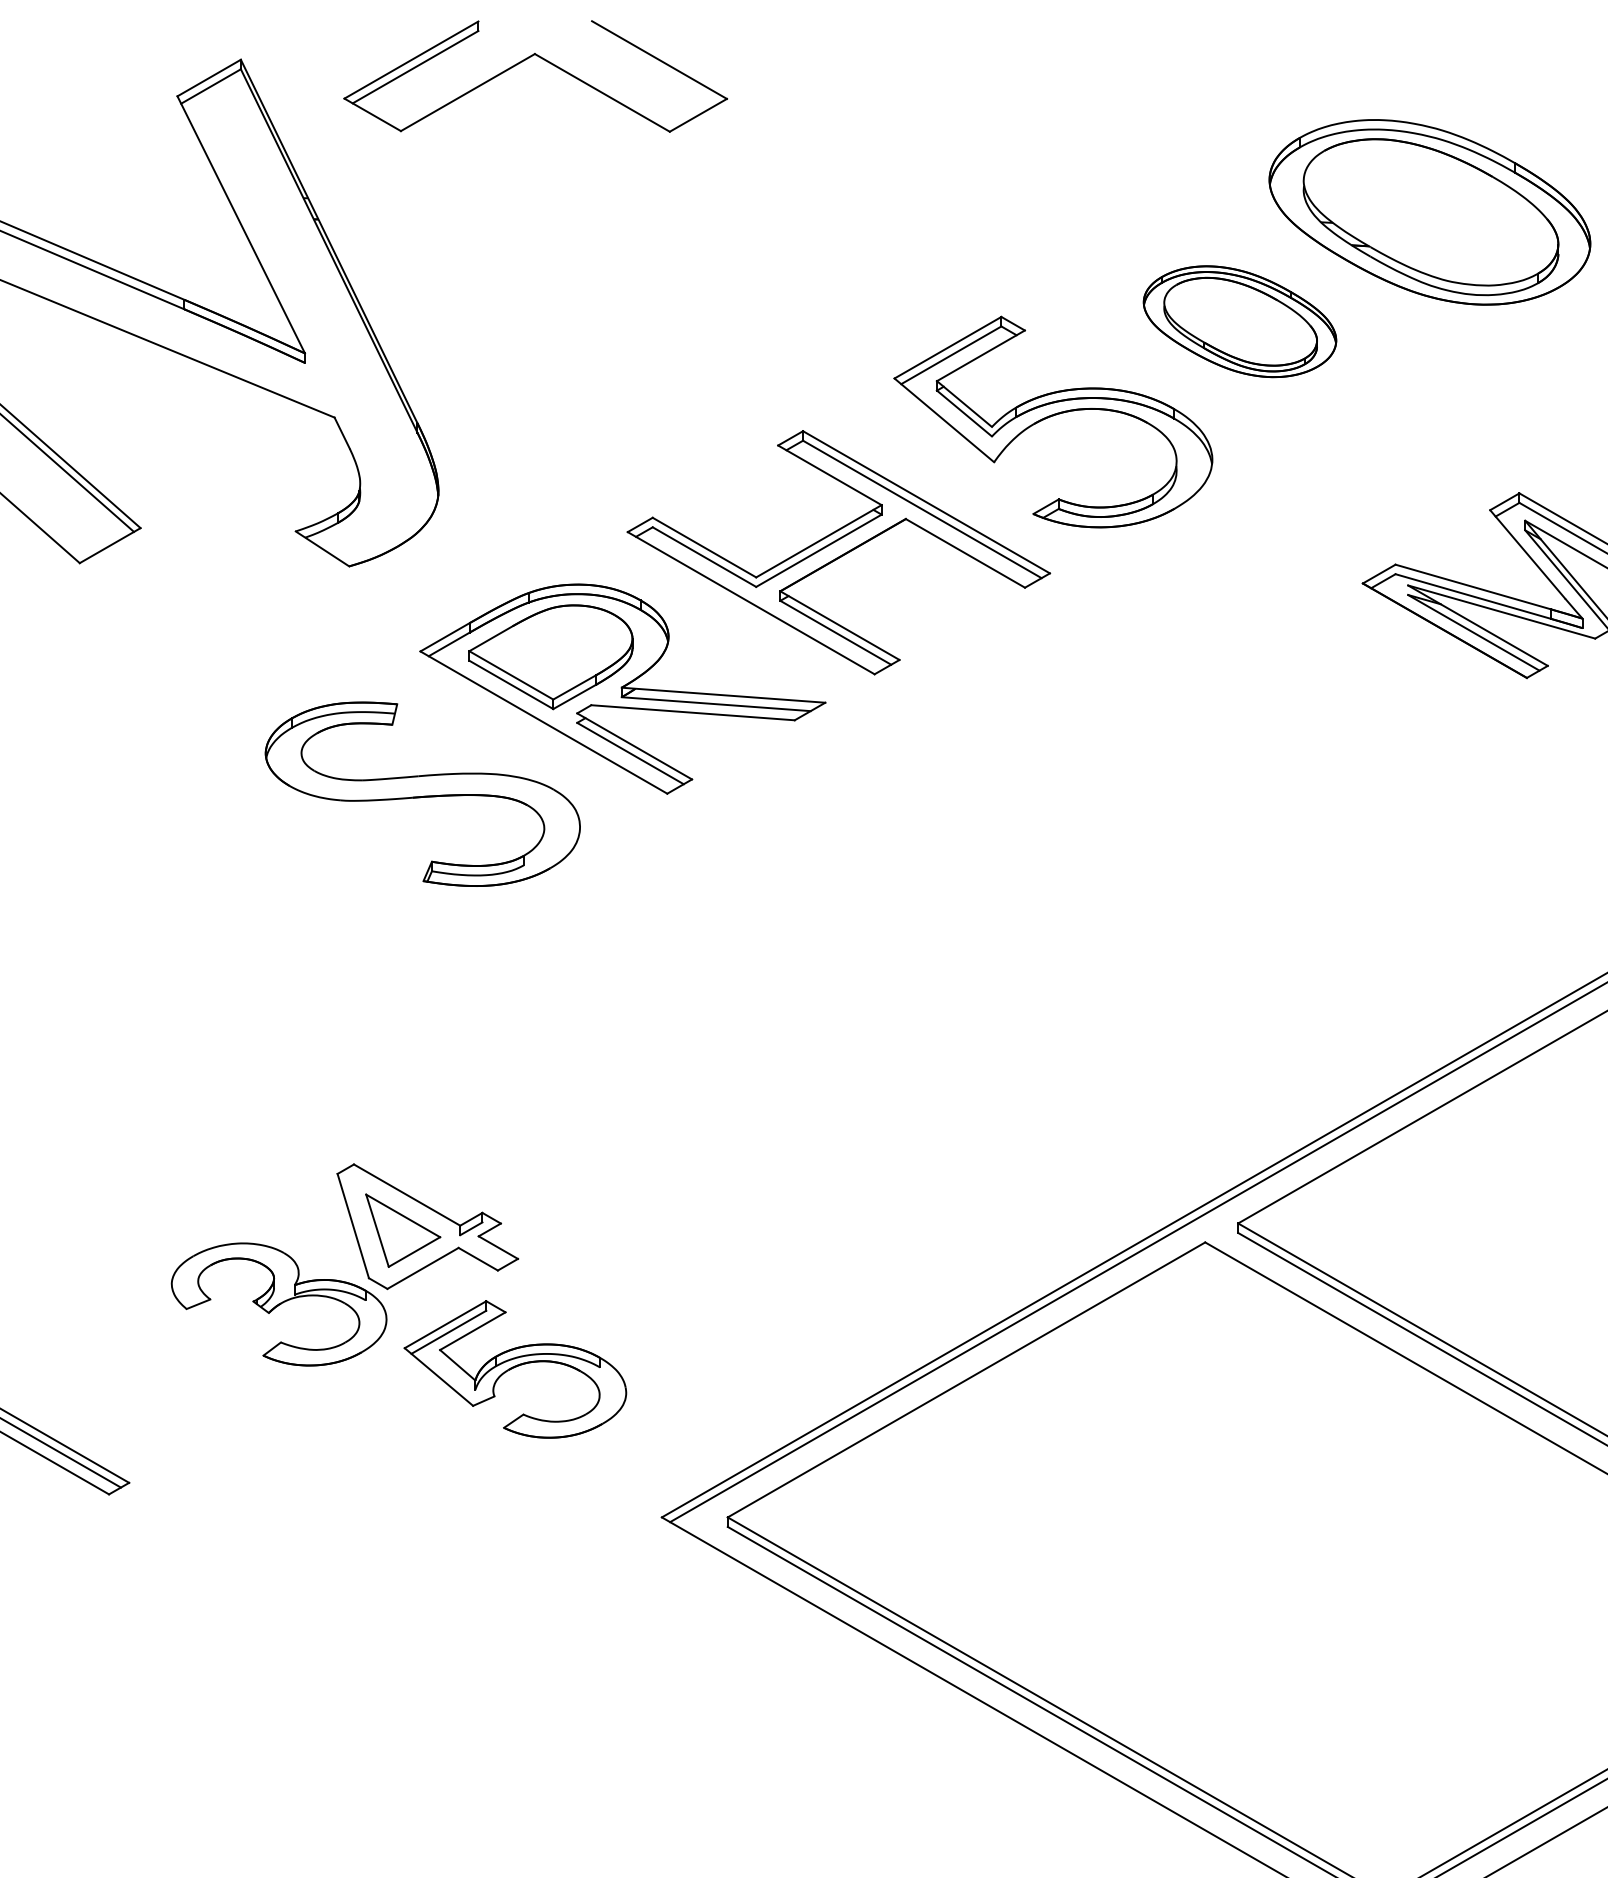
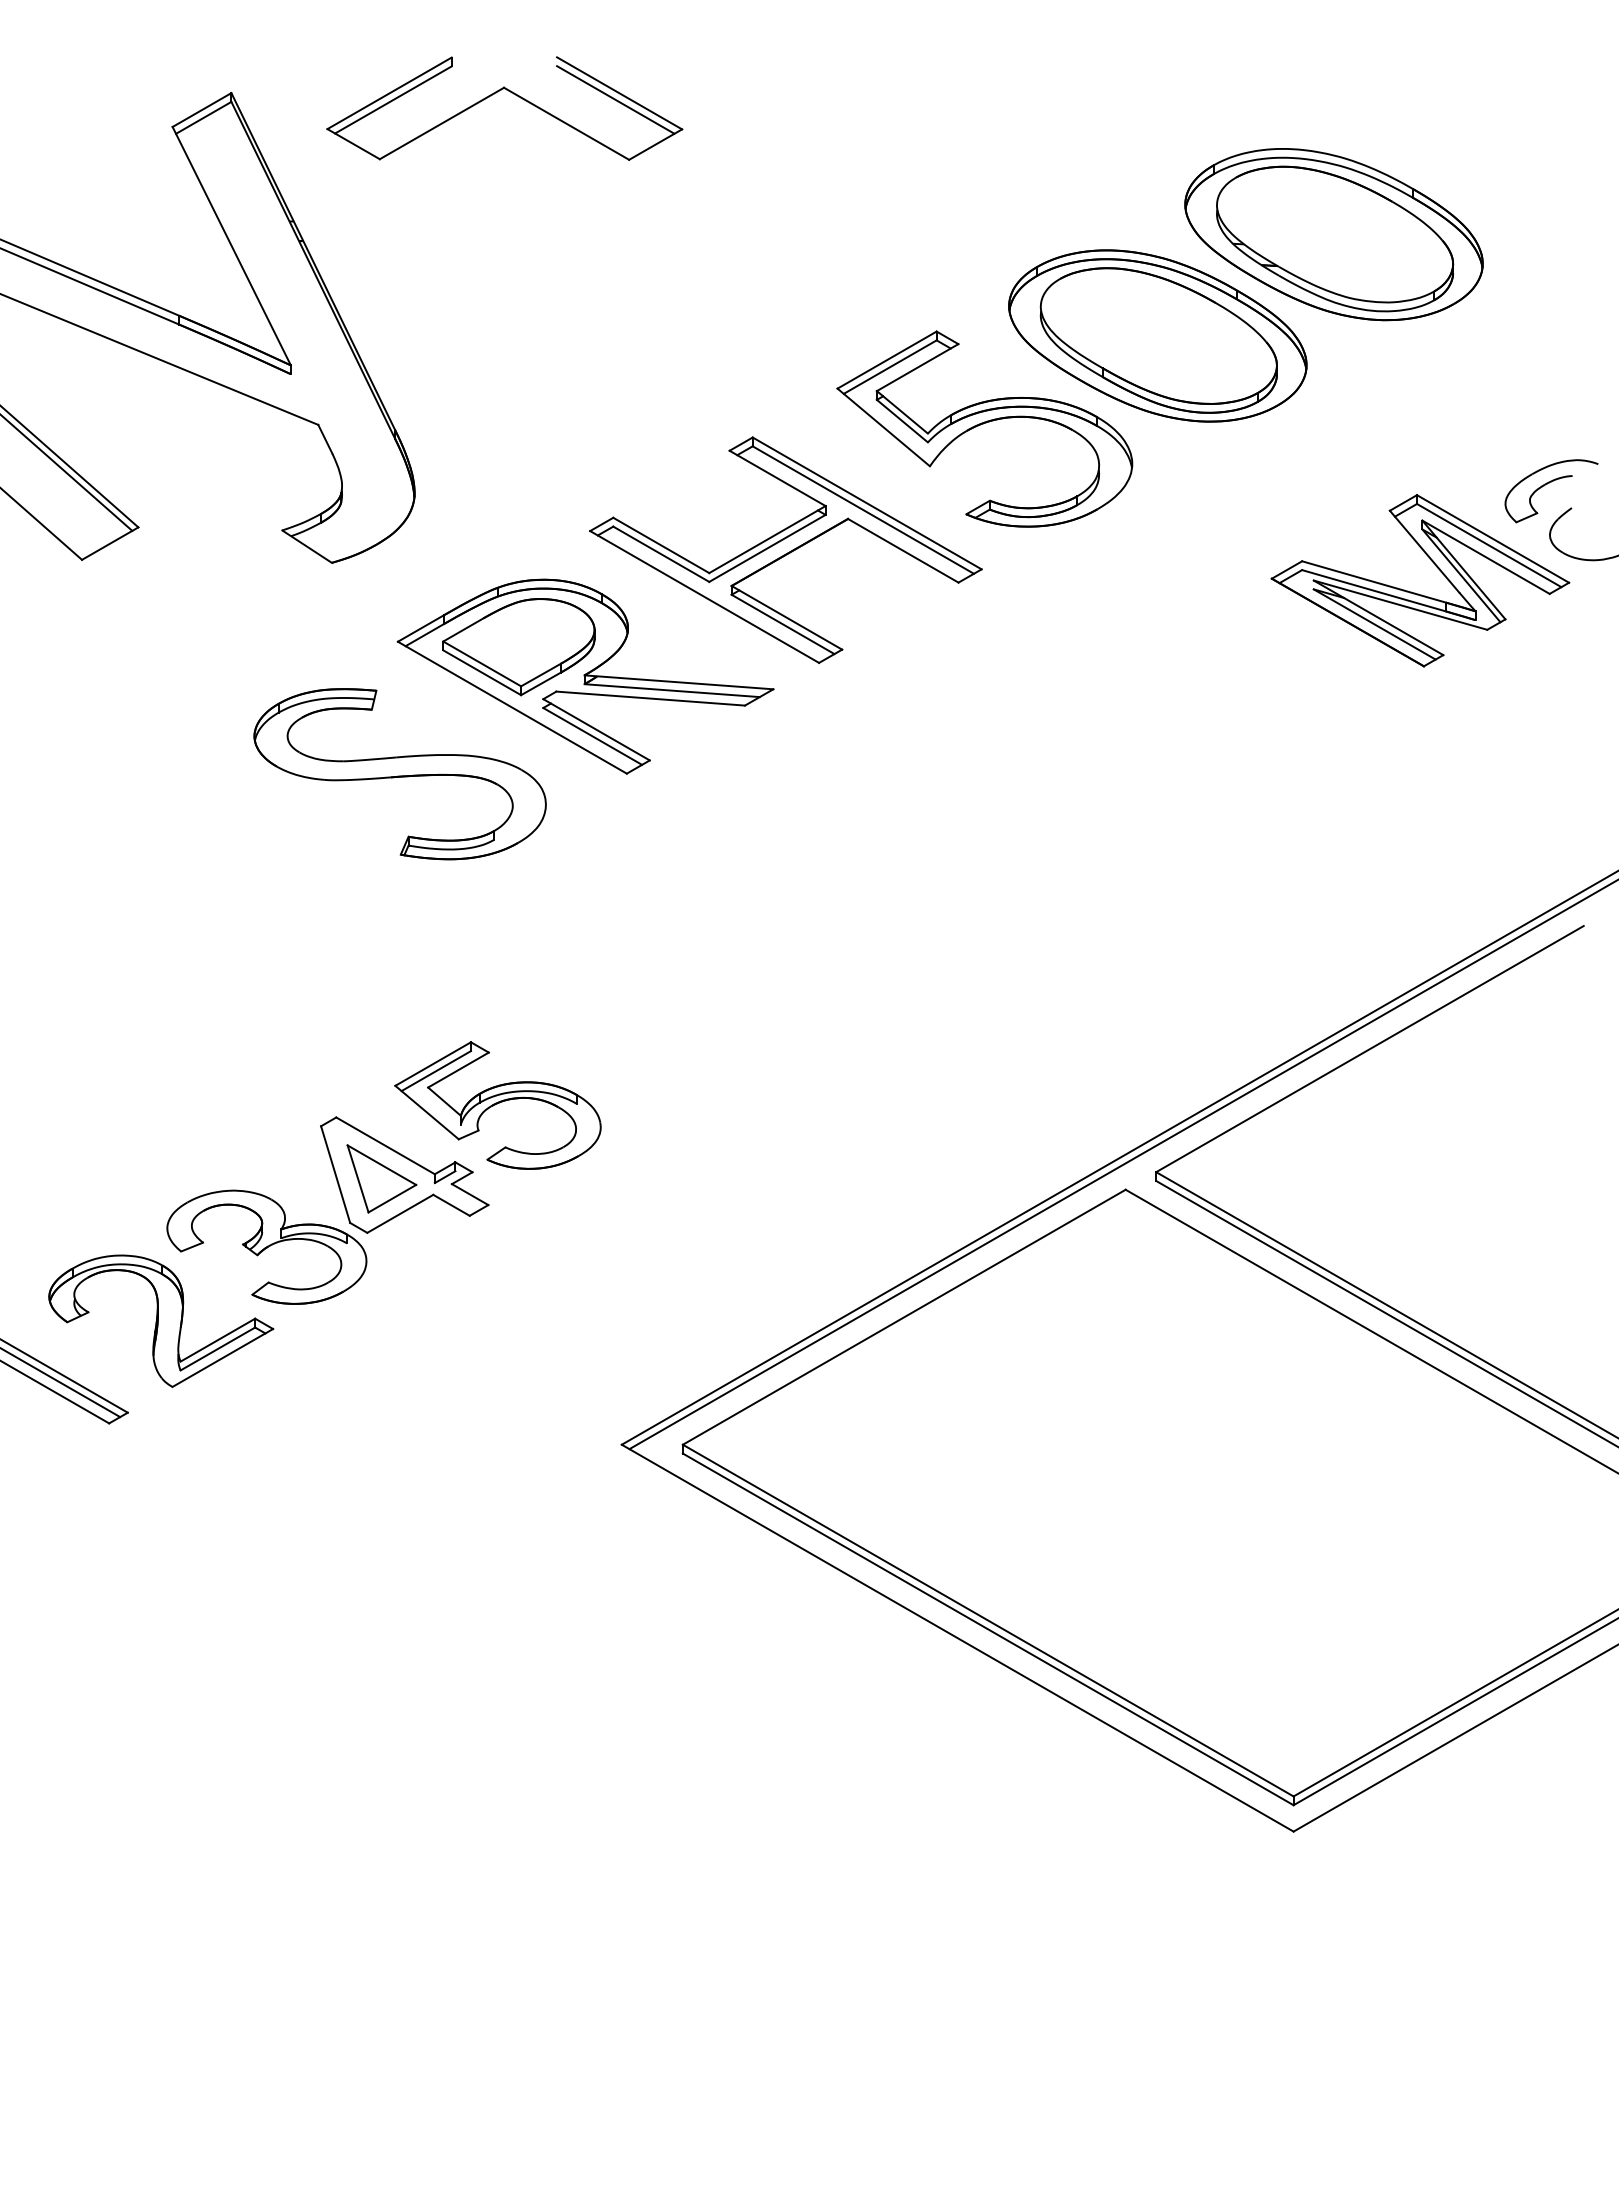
line: (655, 66) -> (615, 99), added
part: (1239, 321) -> (1157, 335), size x1.67
part: (514, 1369) -> (497, 1105), moved
part: (165, 1383) -> (161, 1320), added

